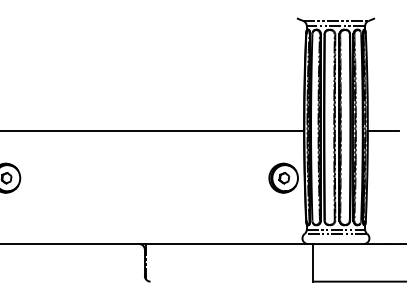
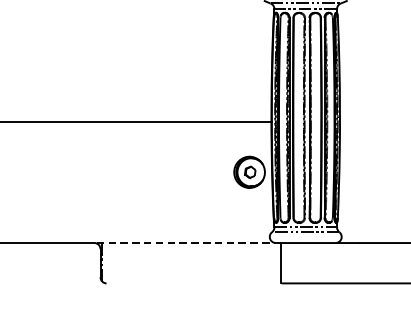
line: (382, 131) -> (355, 122), removed
line: (226, 244) -> (188, 243), solid -> dashed

